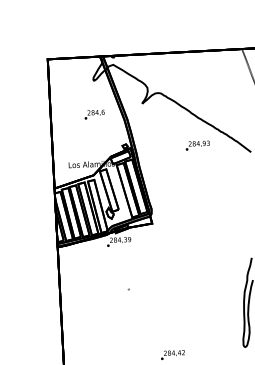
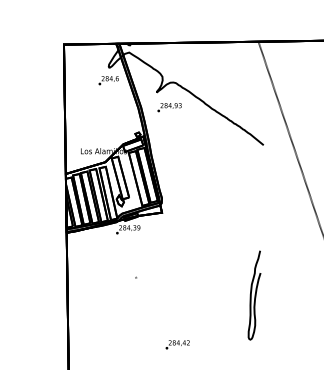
text: (94, 114) -> (108, 80), moved
text: (197, 145) -> (169, 107), moved

